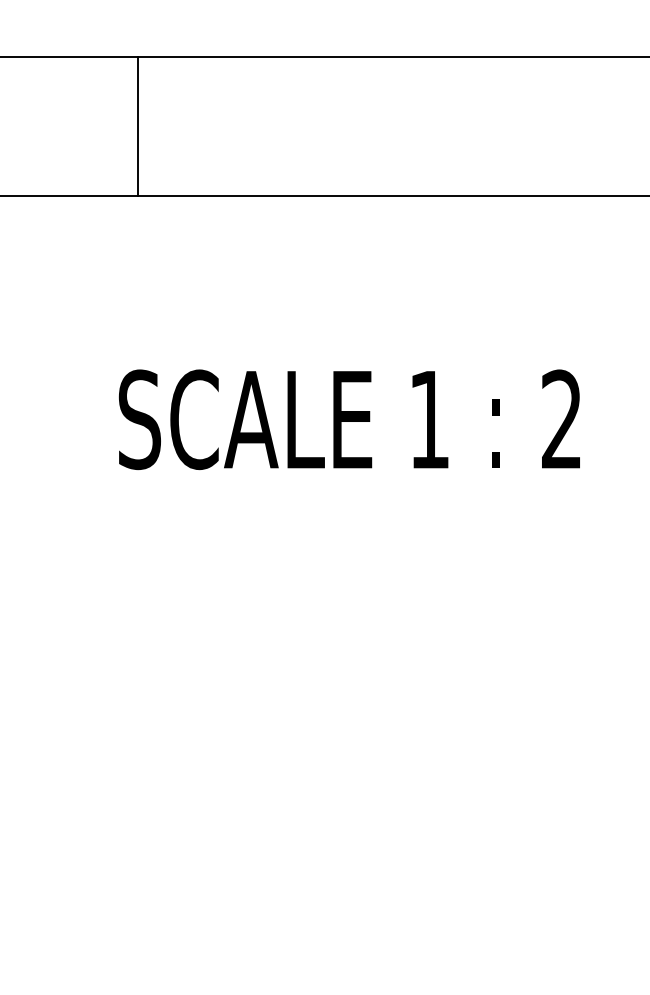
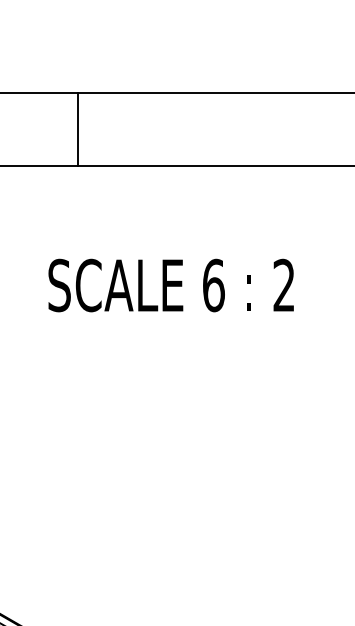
line: (137, 126) -> (77, 129), moved
text: (428, 419) -> (213, 285), 1 -> 6

